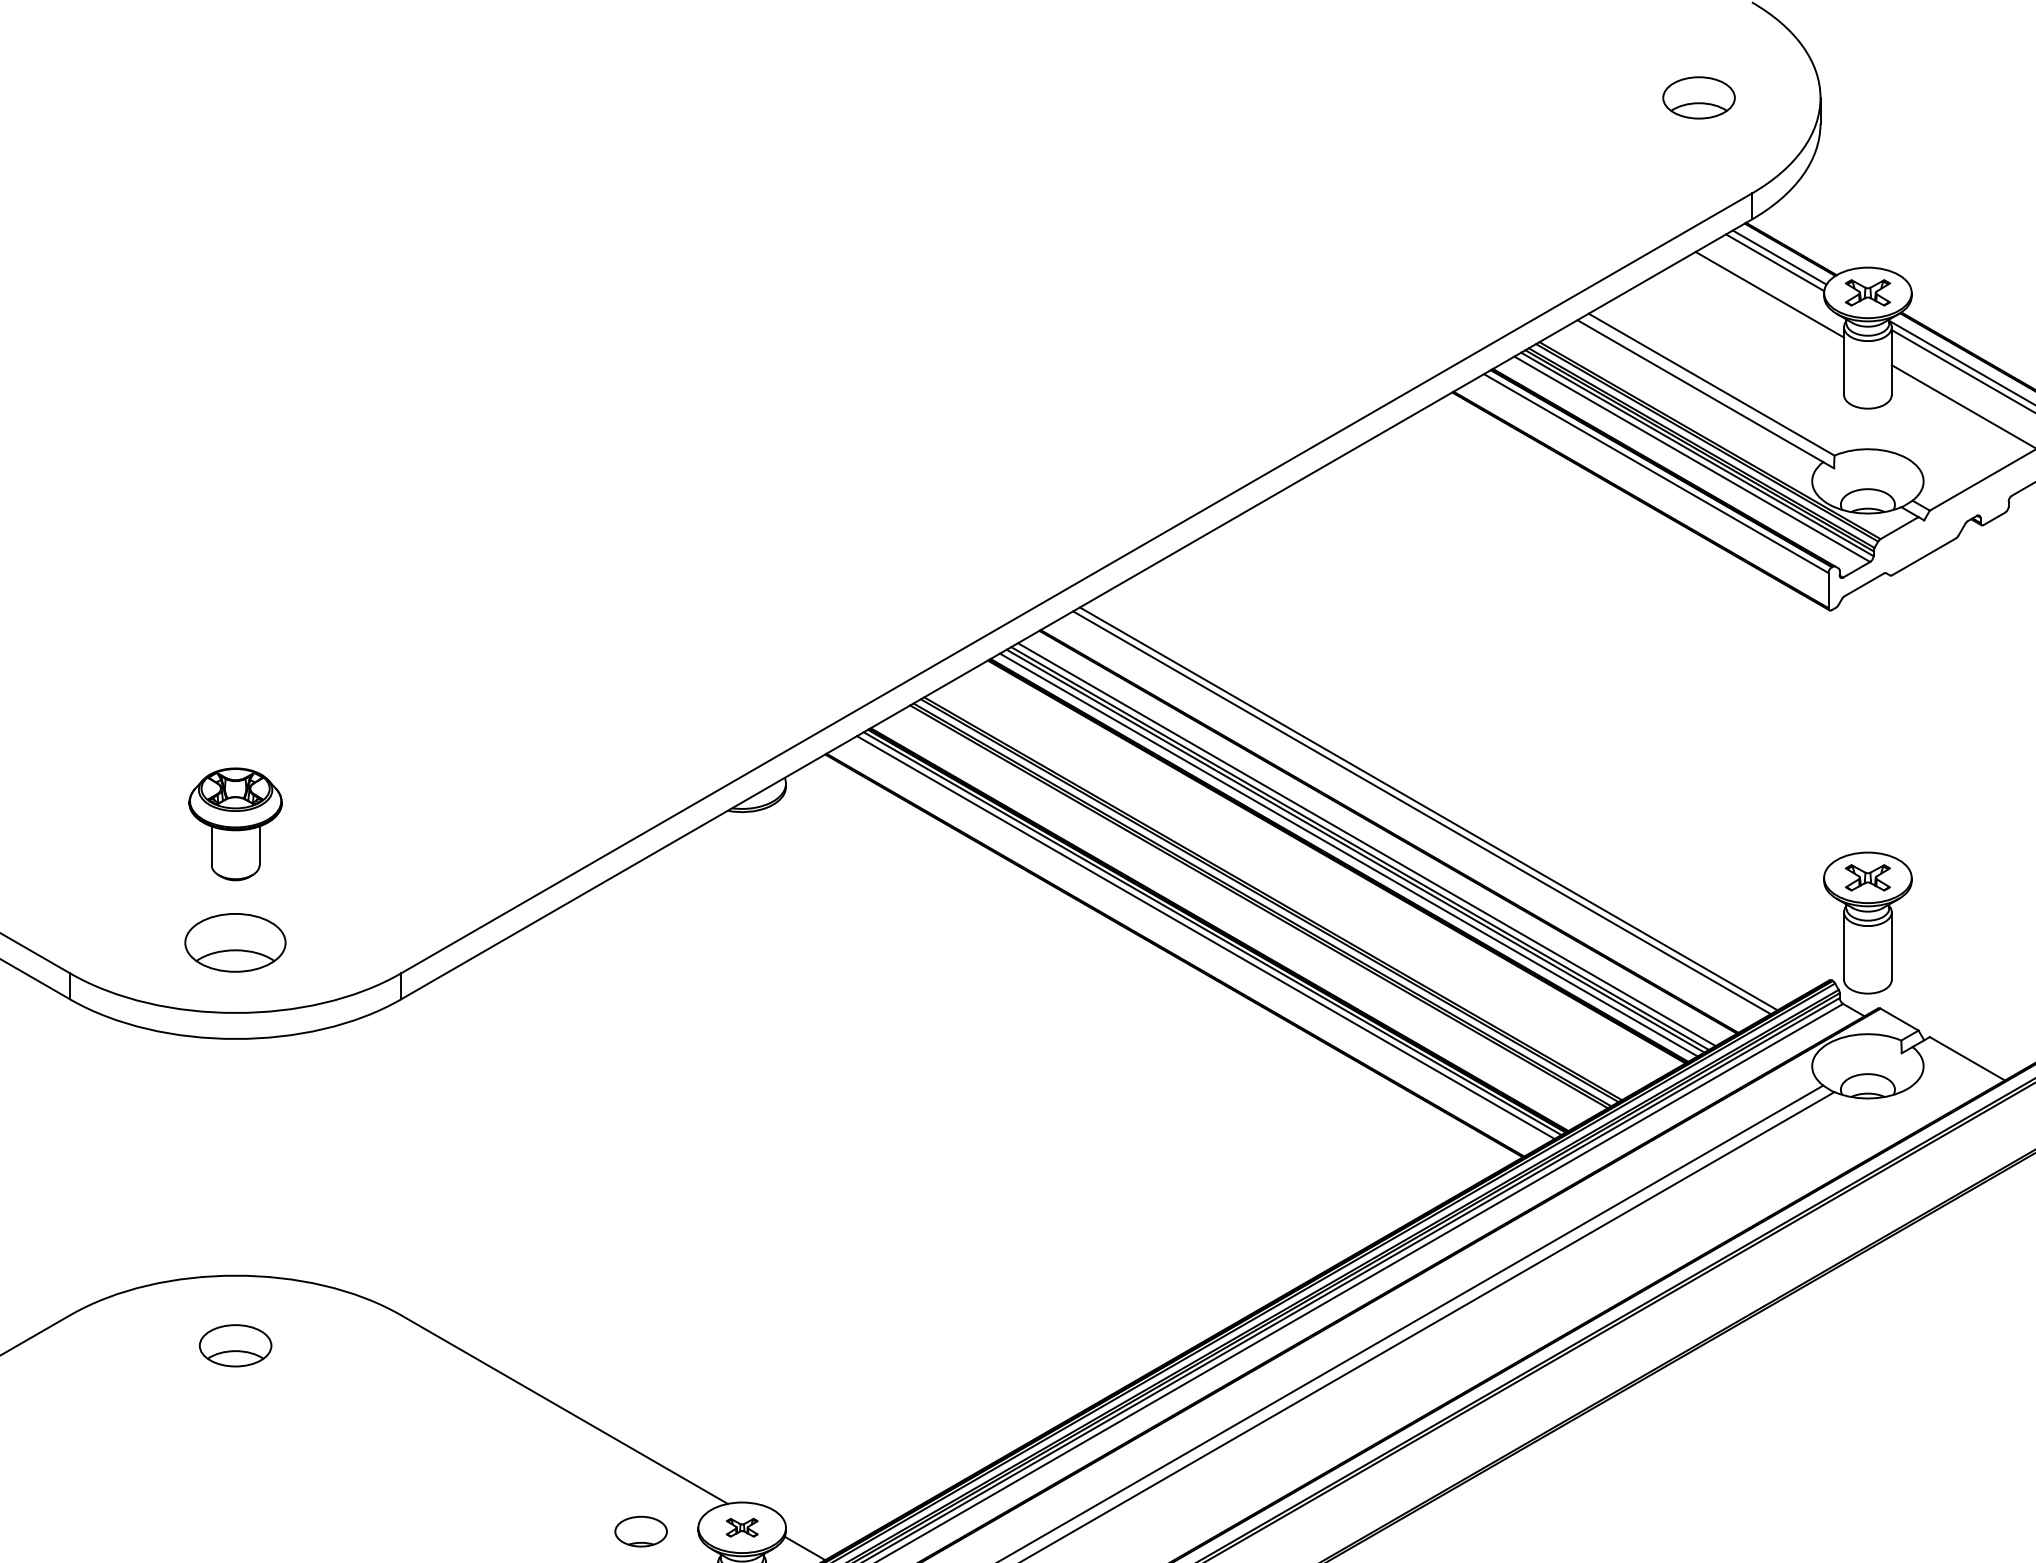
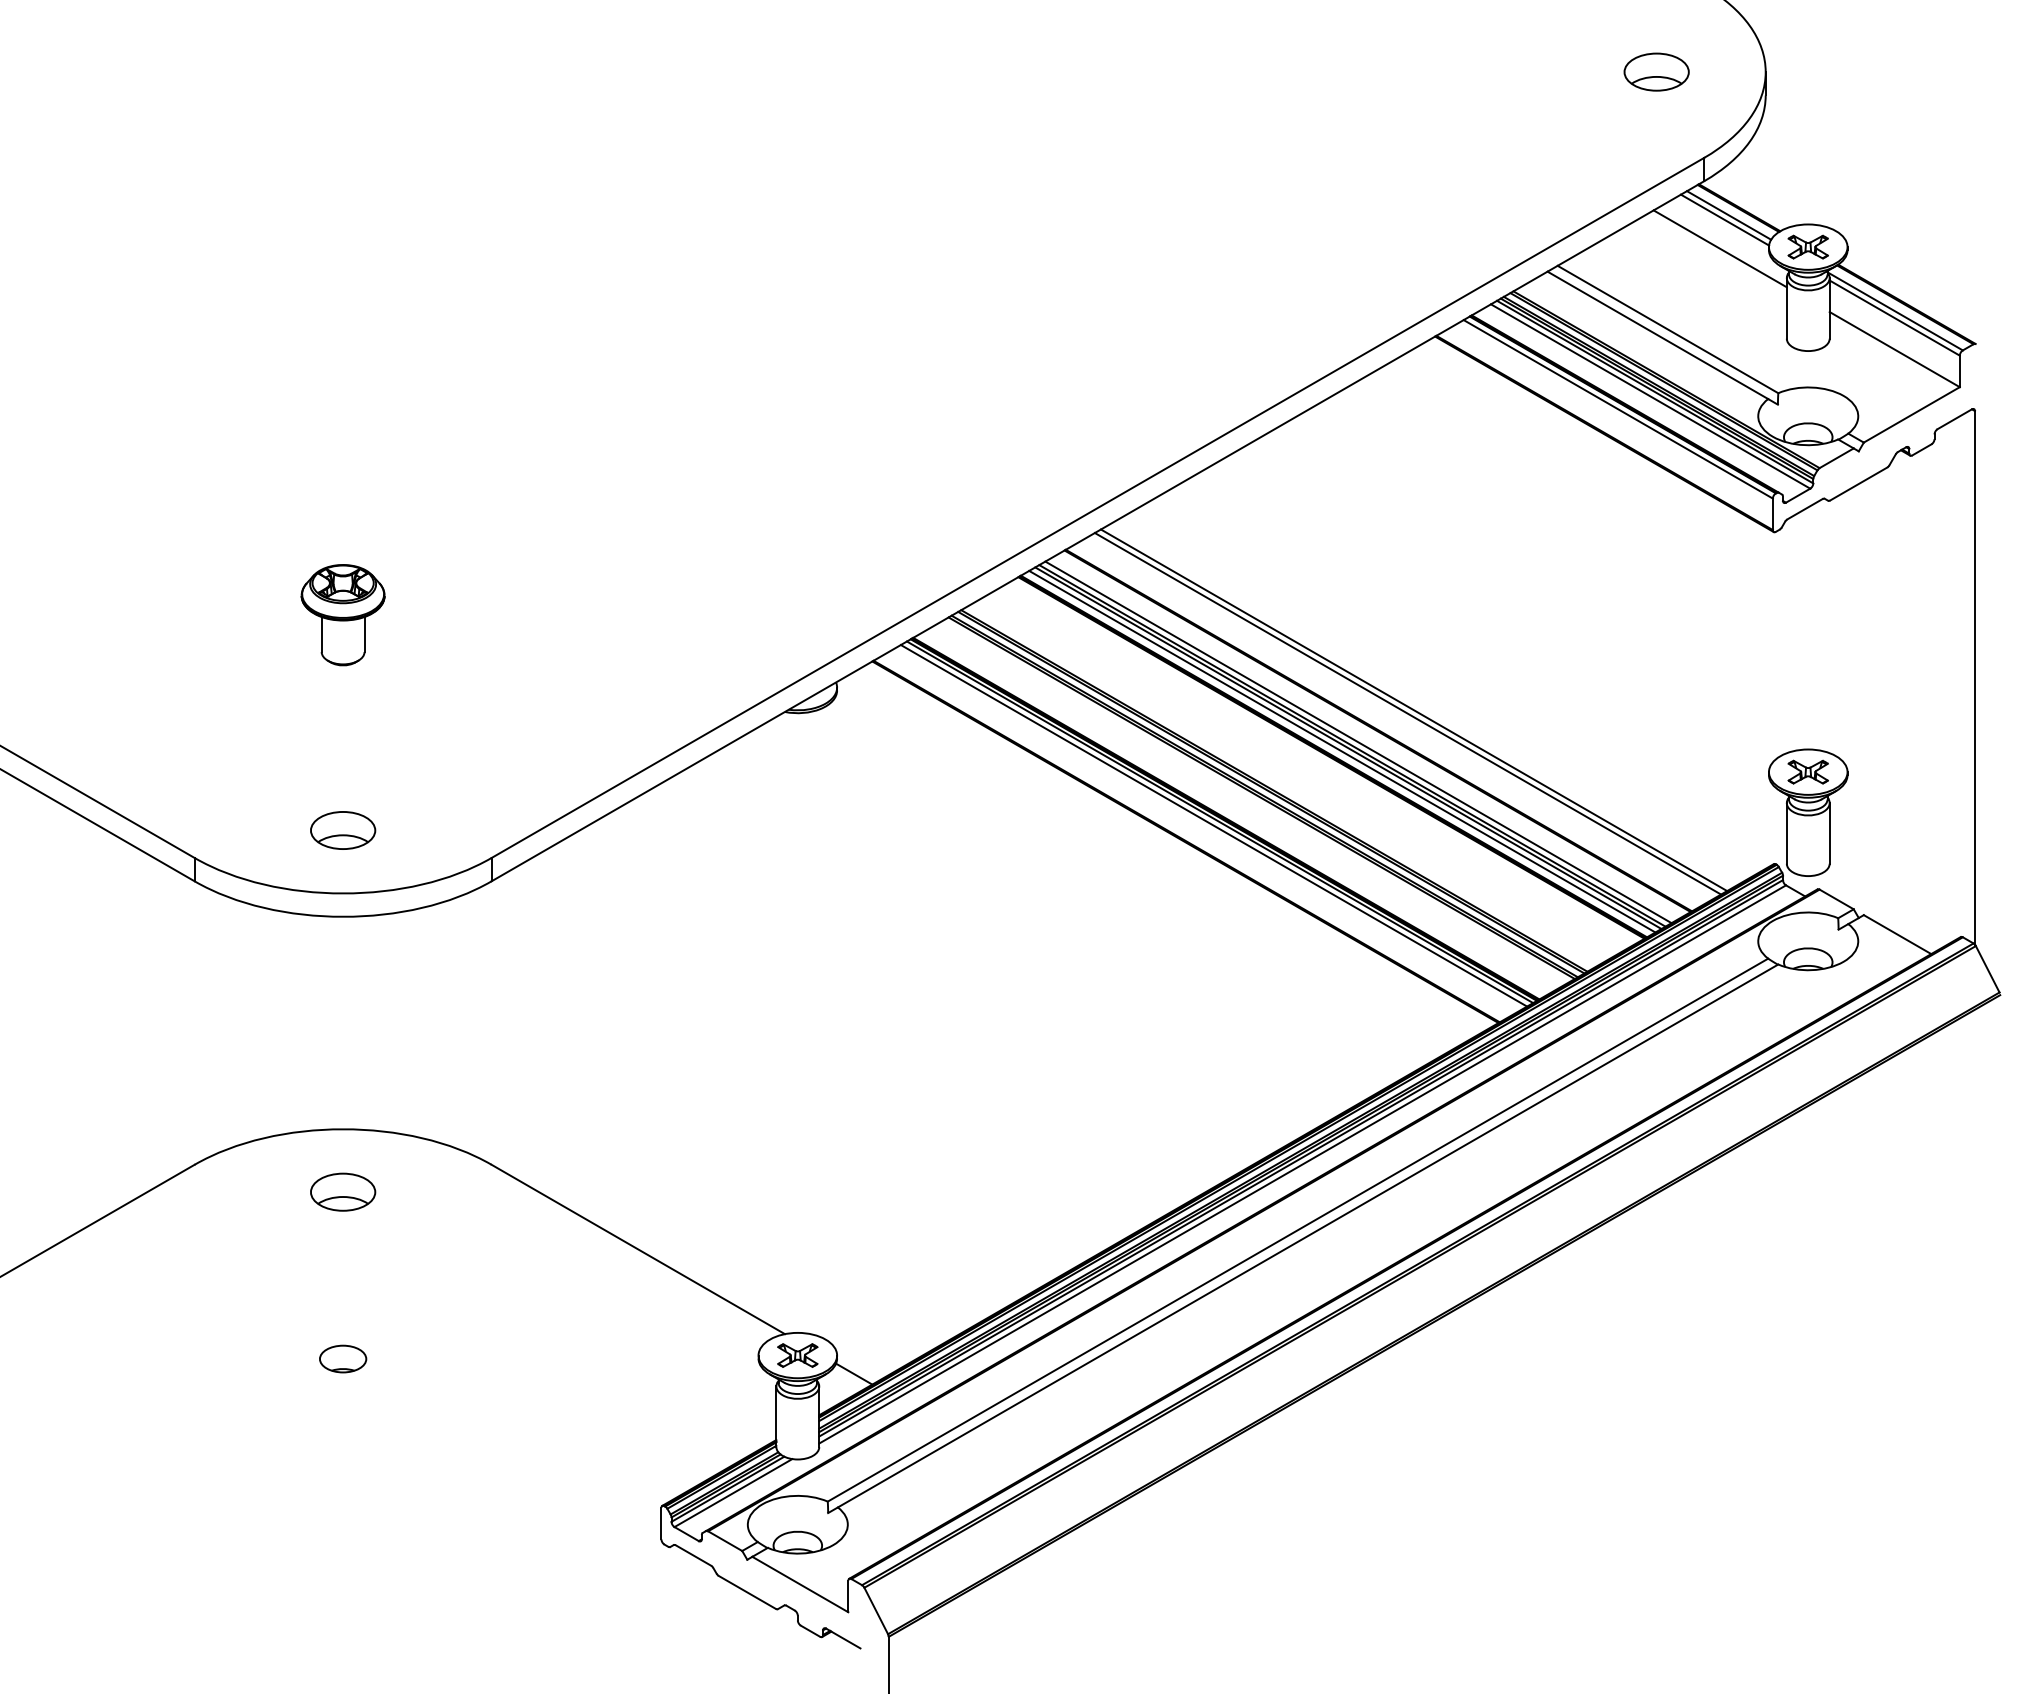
part: (234, 824) -> (342, 615), moved
part: (236, 942) -> (343, 830), size x0.71
part: (741, 1527) -> (797, 1355), size x1.43
part: (641, 1531) -> (343, 1358), moved

